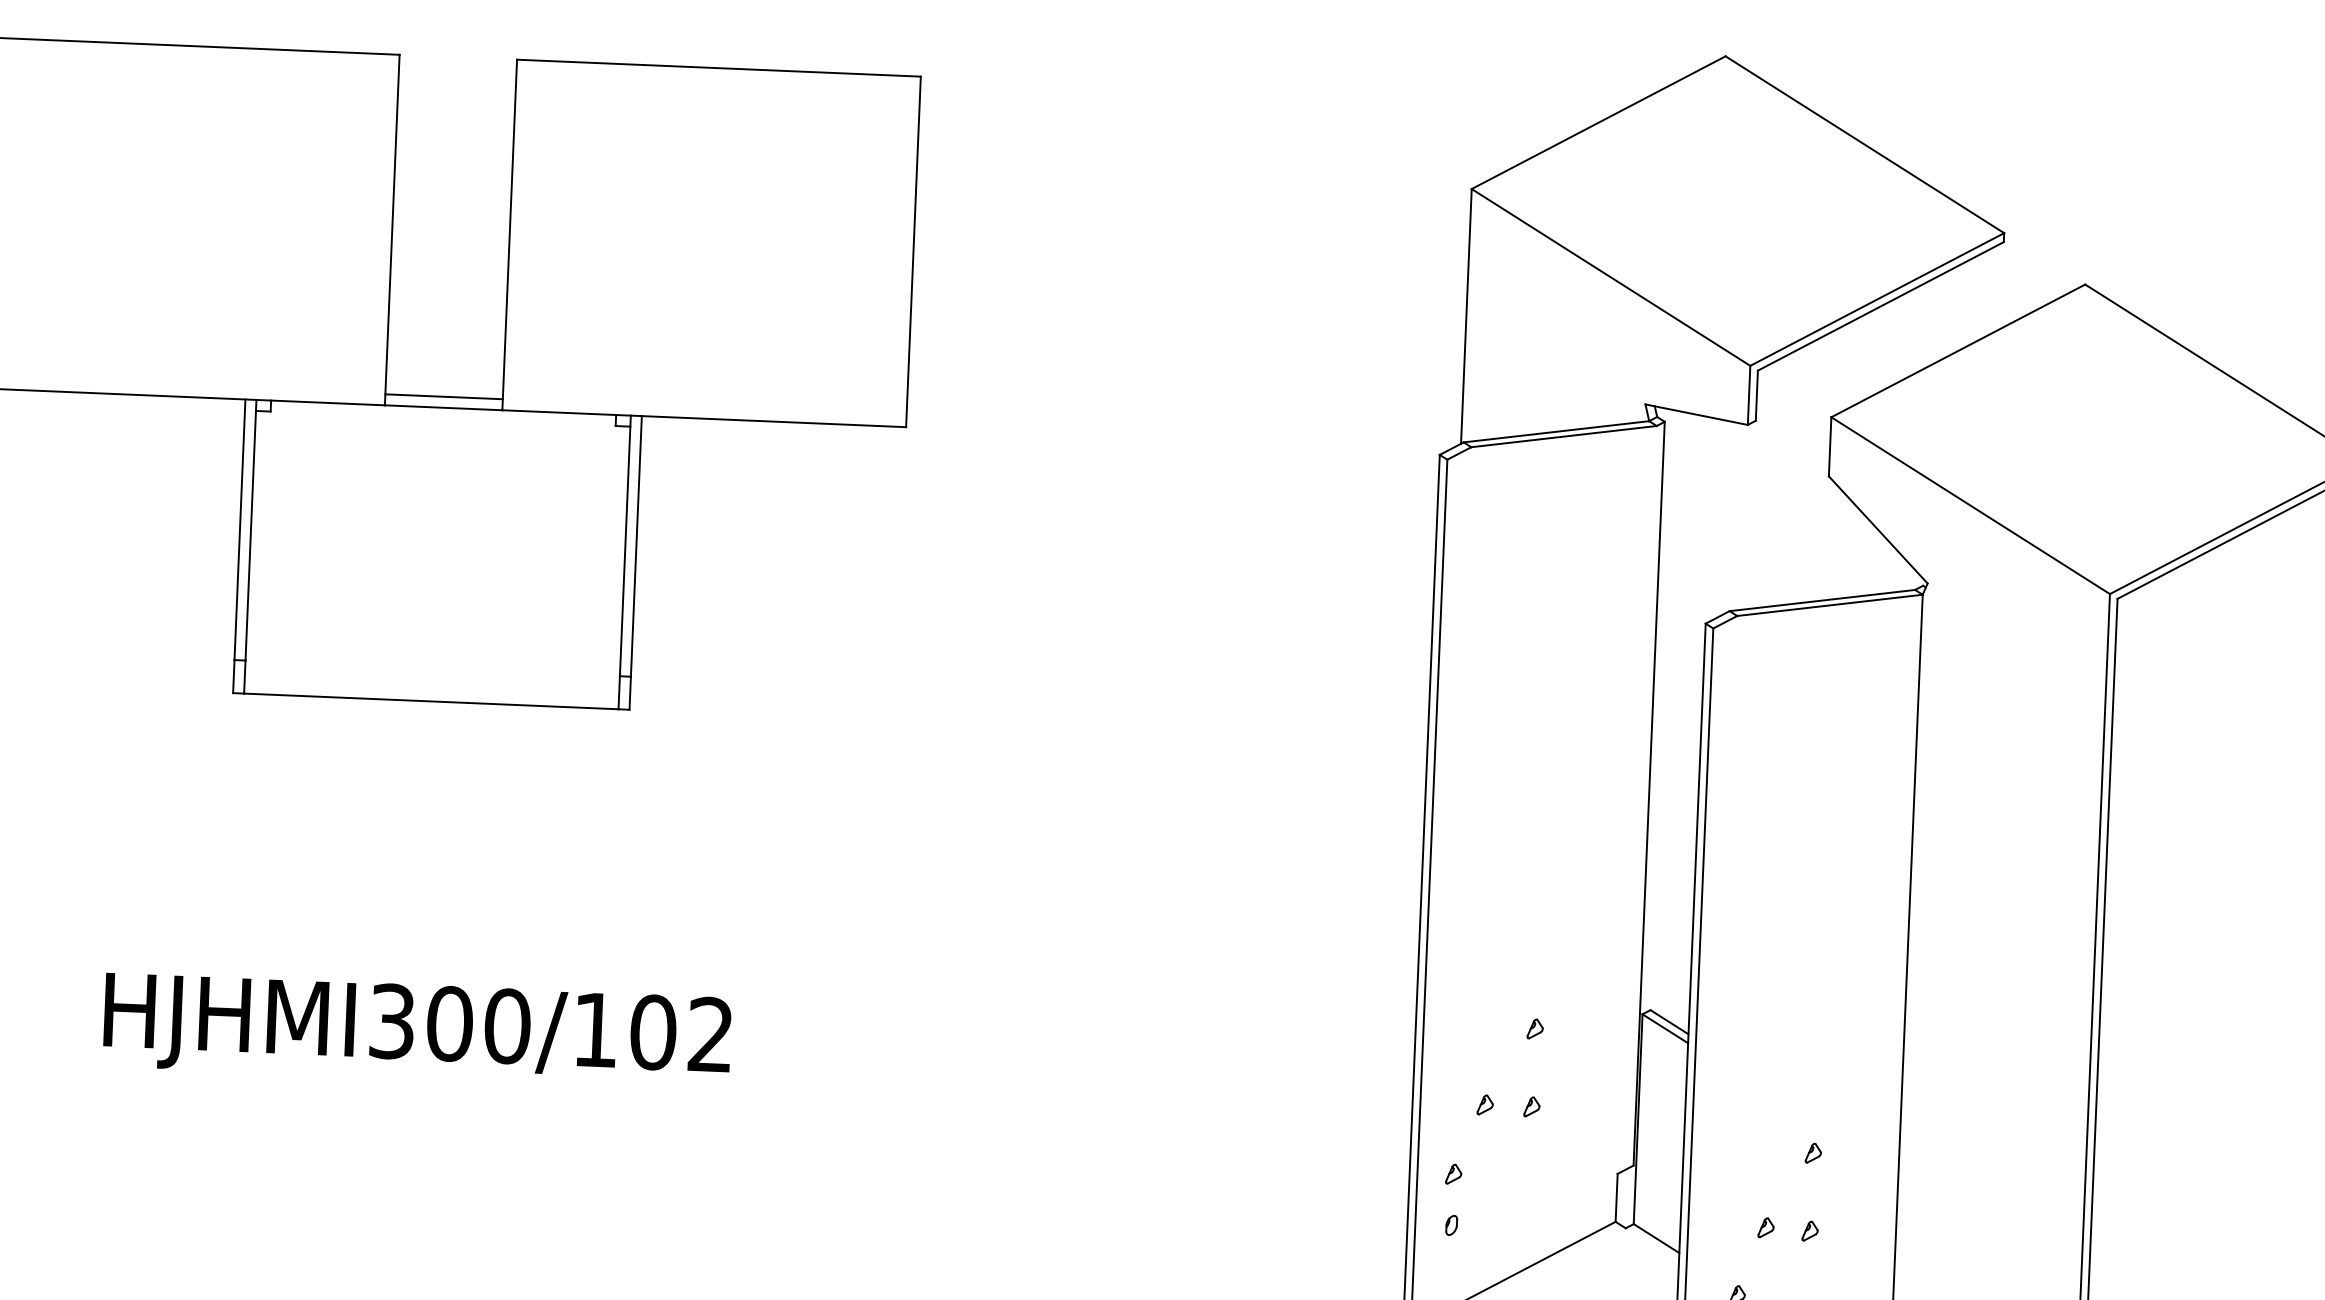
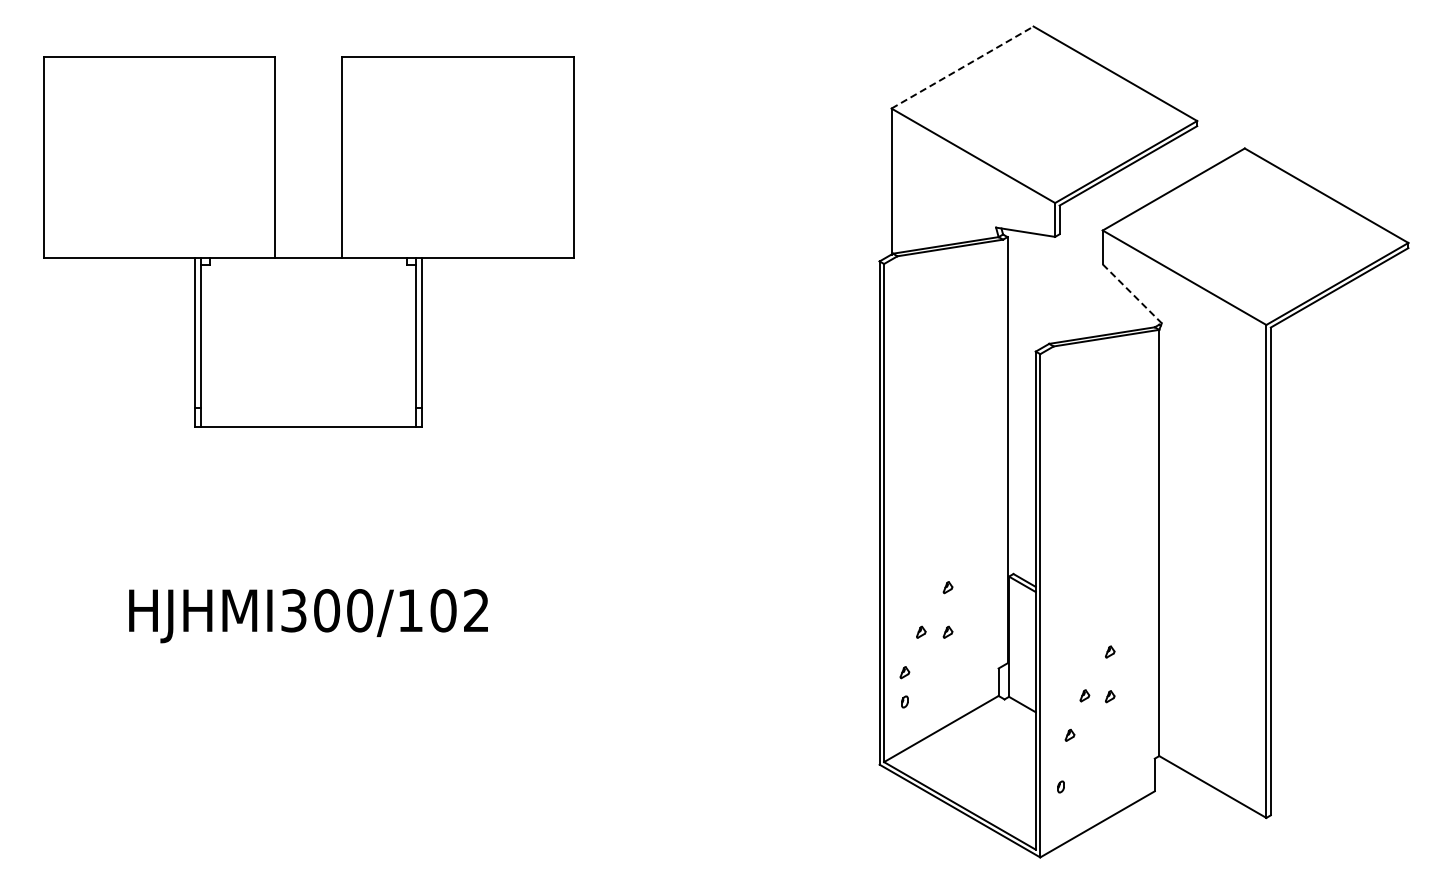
line: (1600, 122) -> (963, 67), solid -> dashed
line: (443, 397) -> (308, 252), removed
line: (1878, 529) -> (1132, 293), solid -> dashed

